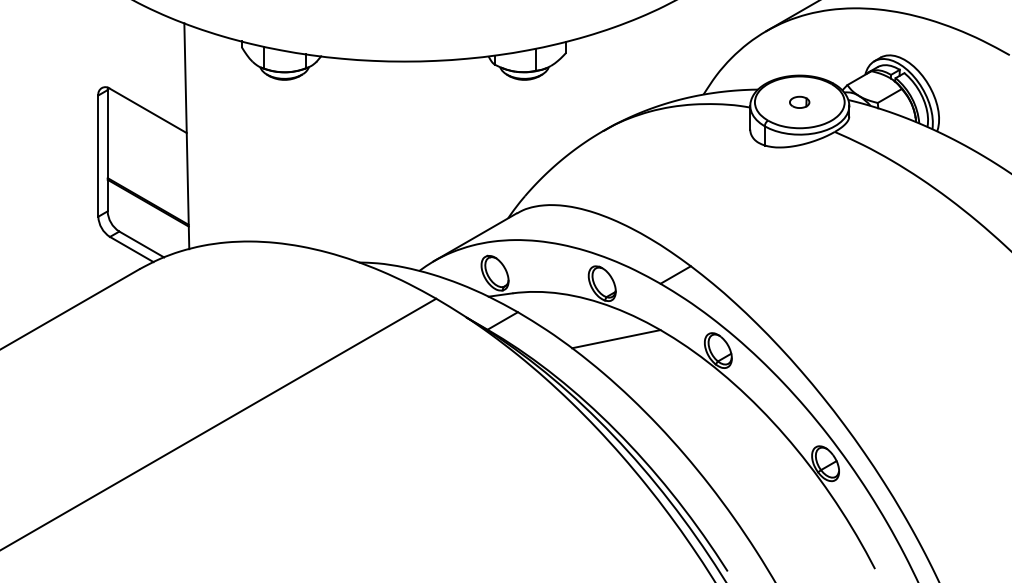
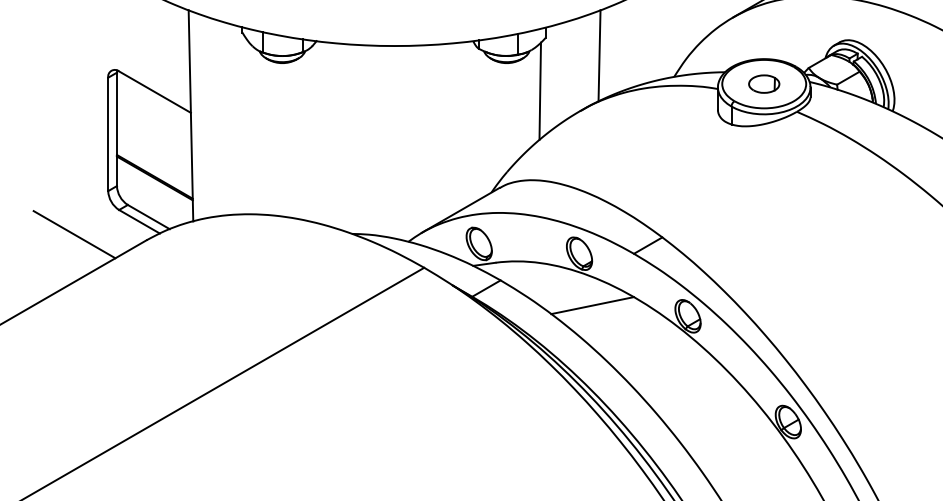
line: (623, 71) -> (599, 55), added
part: (799, 102) -> (763, 84), size x1.67
line: (560, 109) -> (540, 90), added
line: (62, 263) -> (74, 234), added

